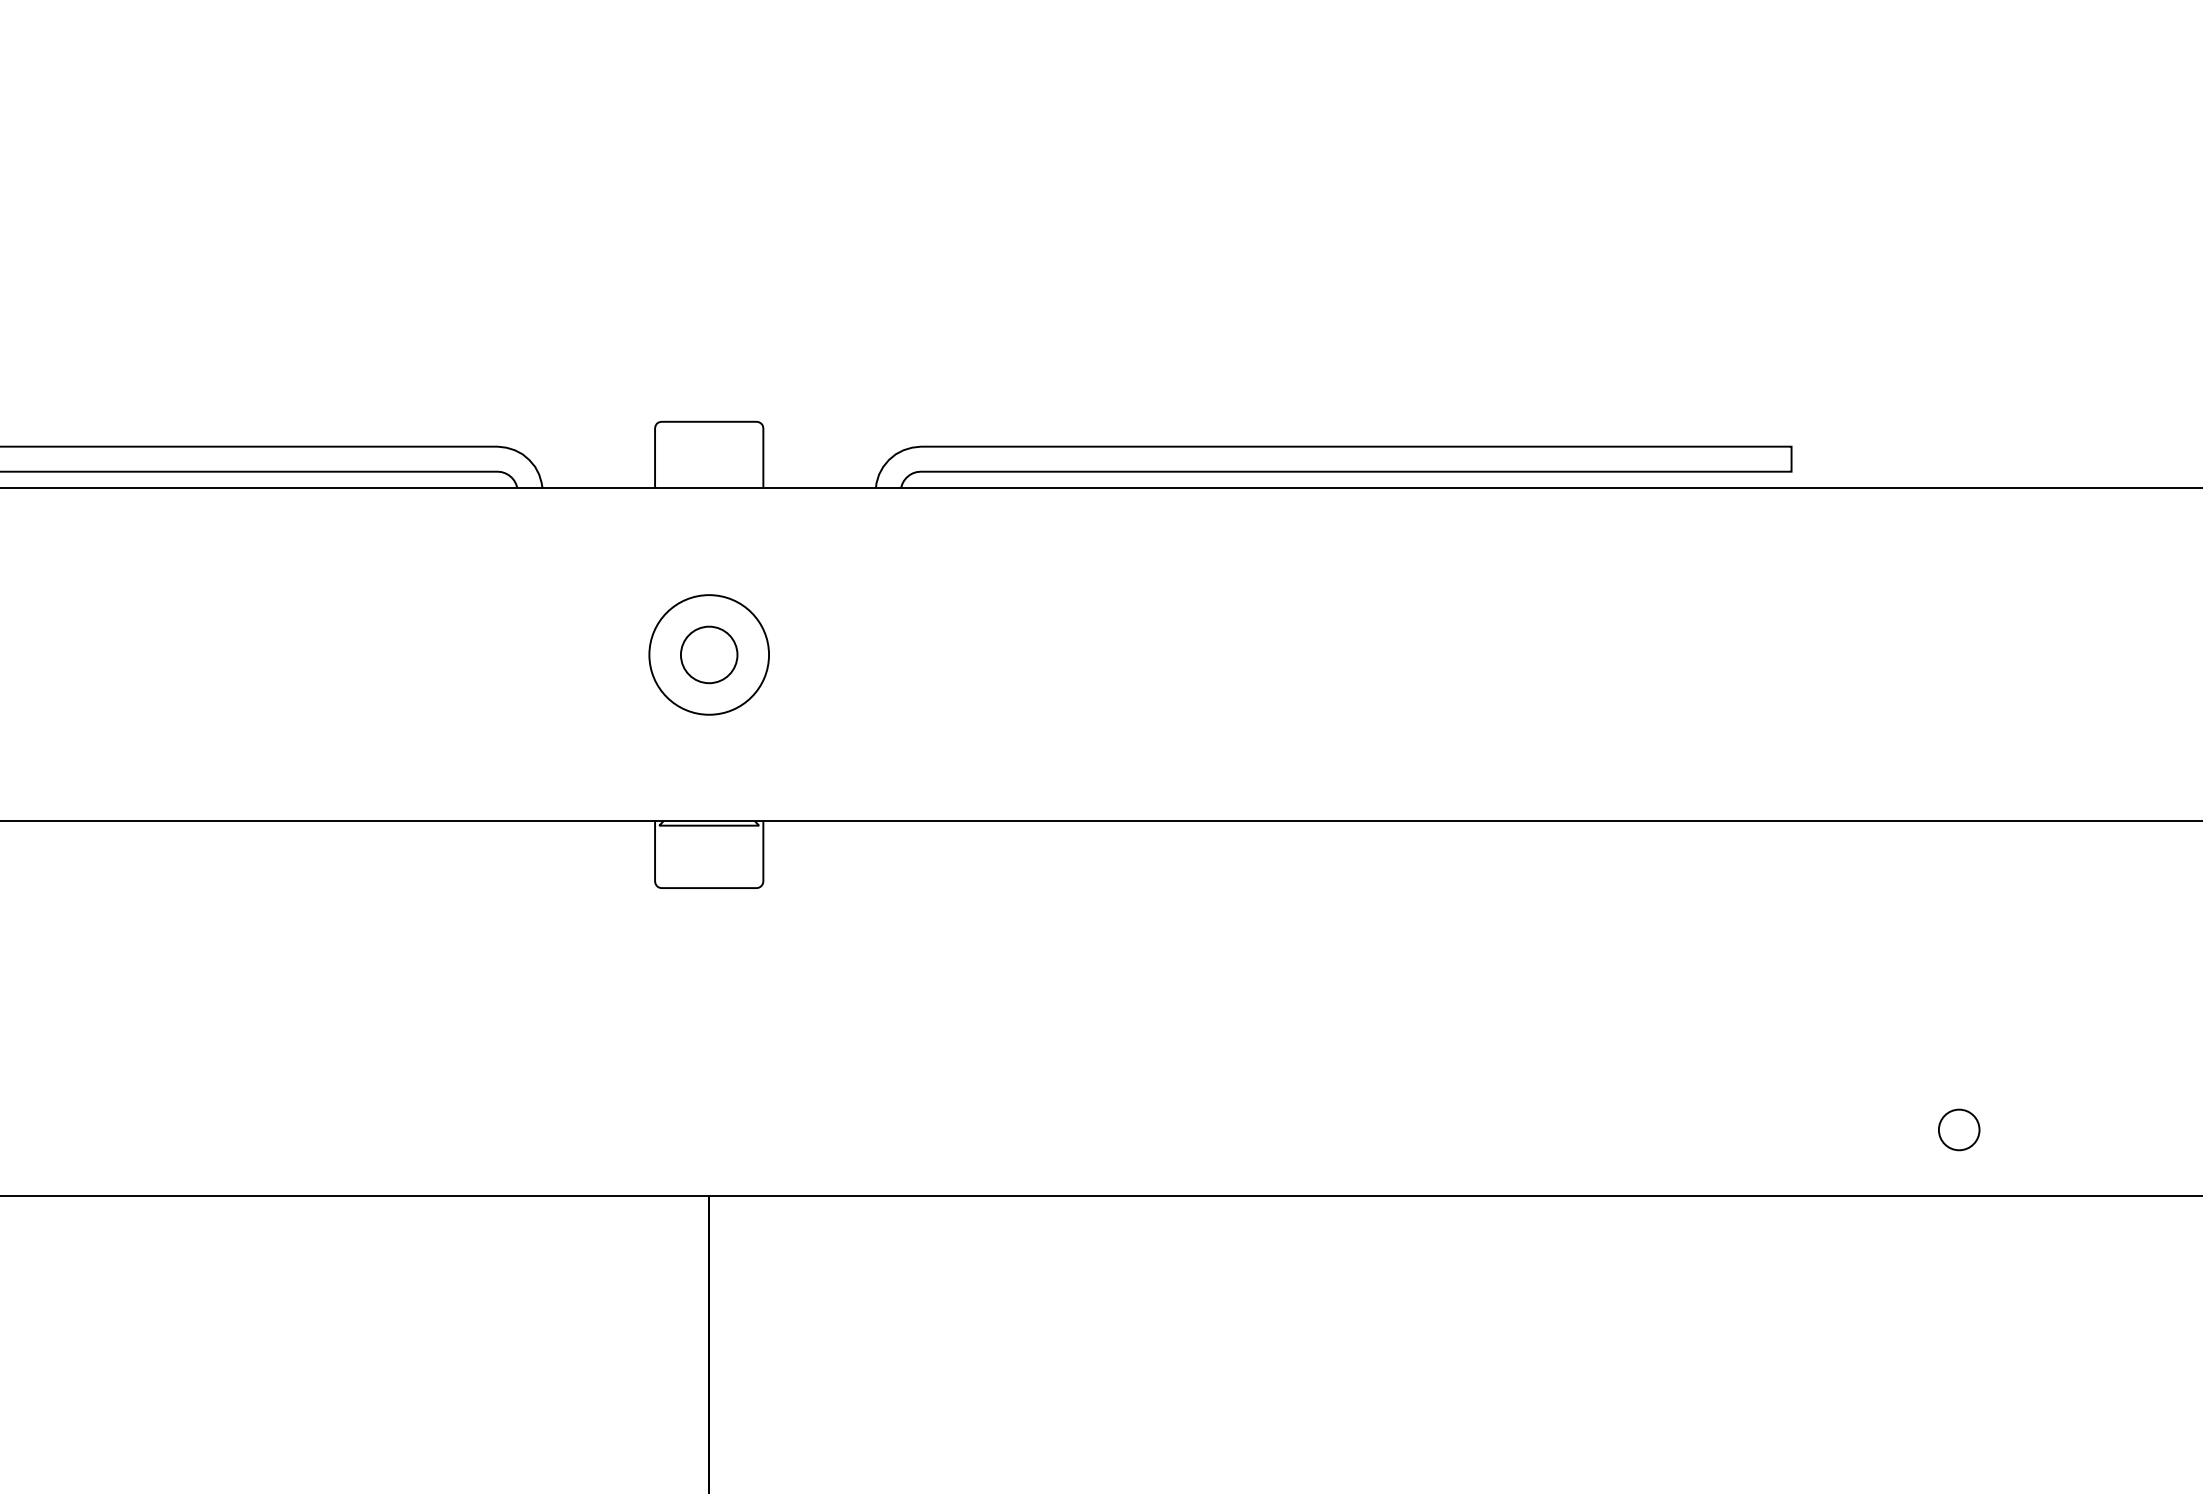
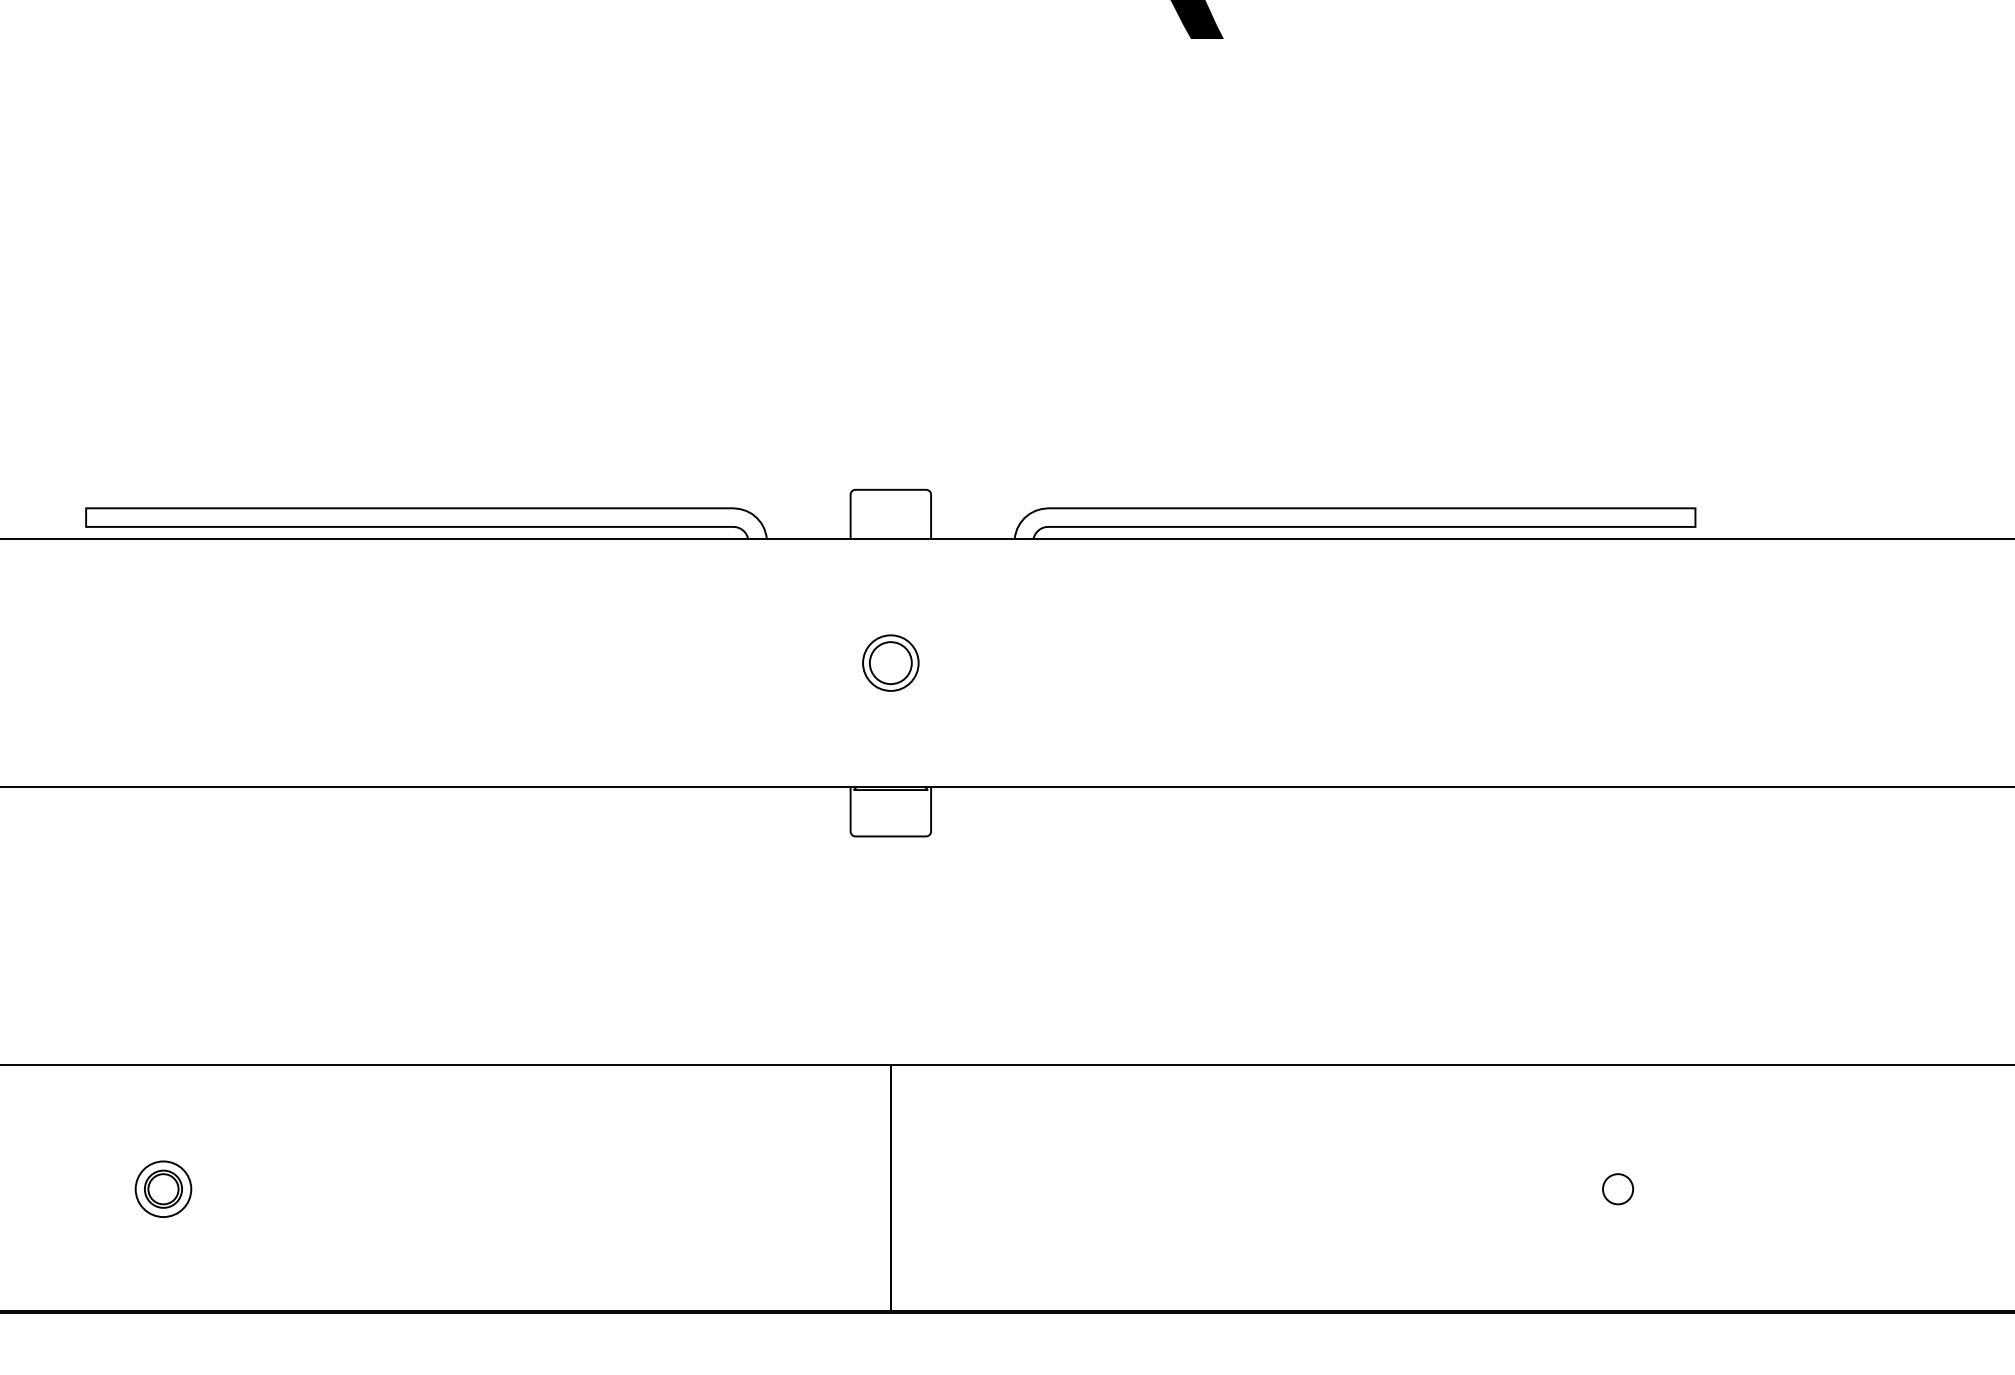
circle: (708, 654) -> (890, 662), size x0.62
circle: (1959, 1130) -> (1618, 1189), moved

